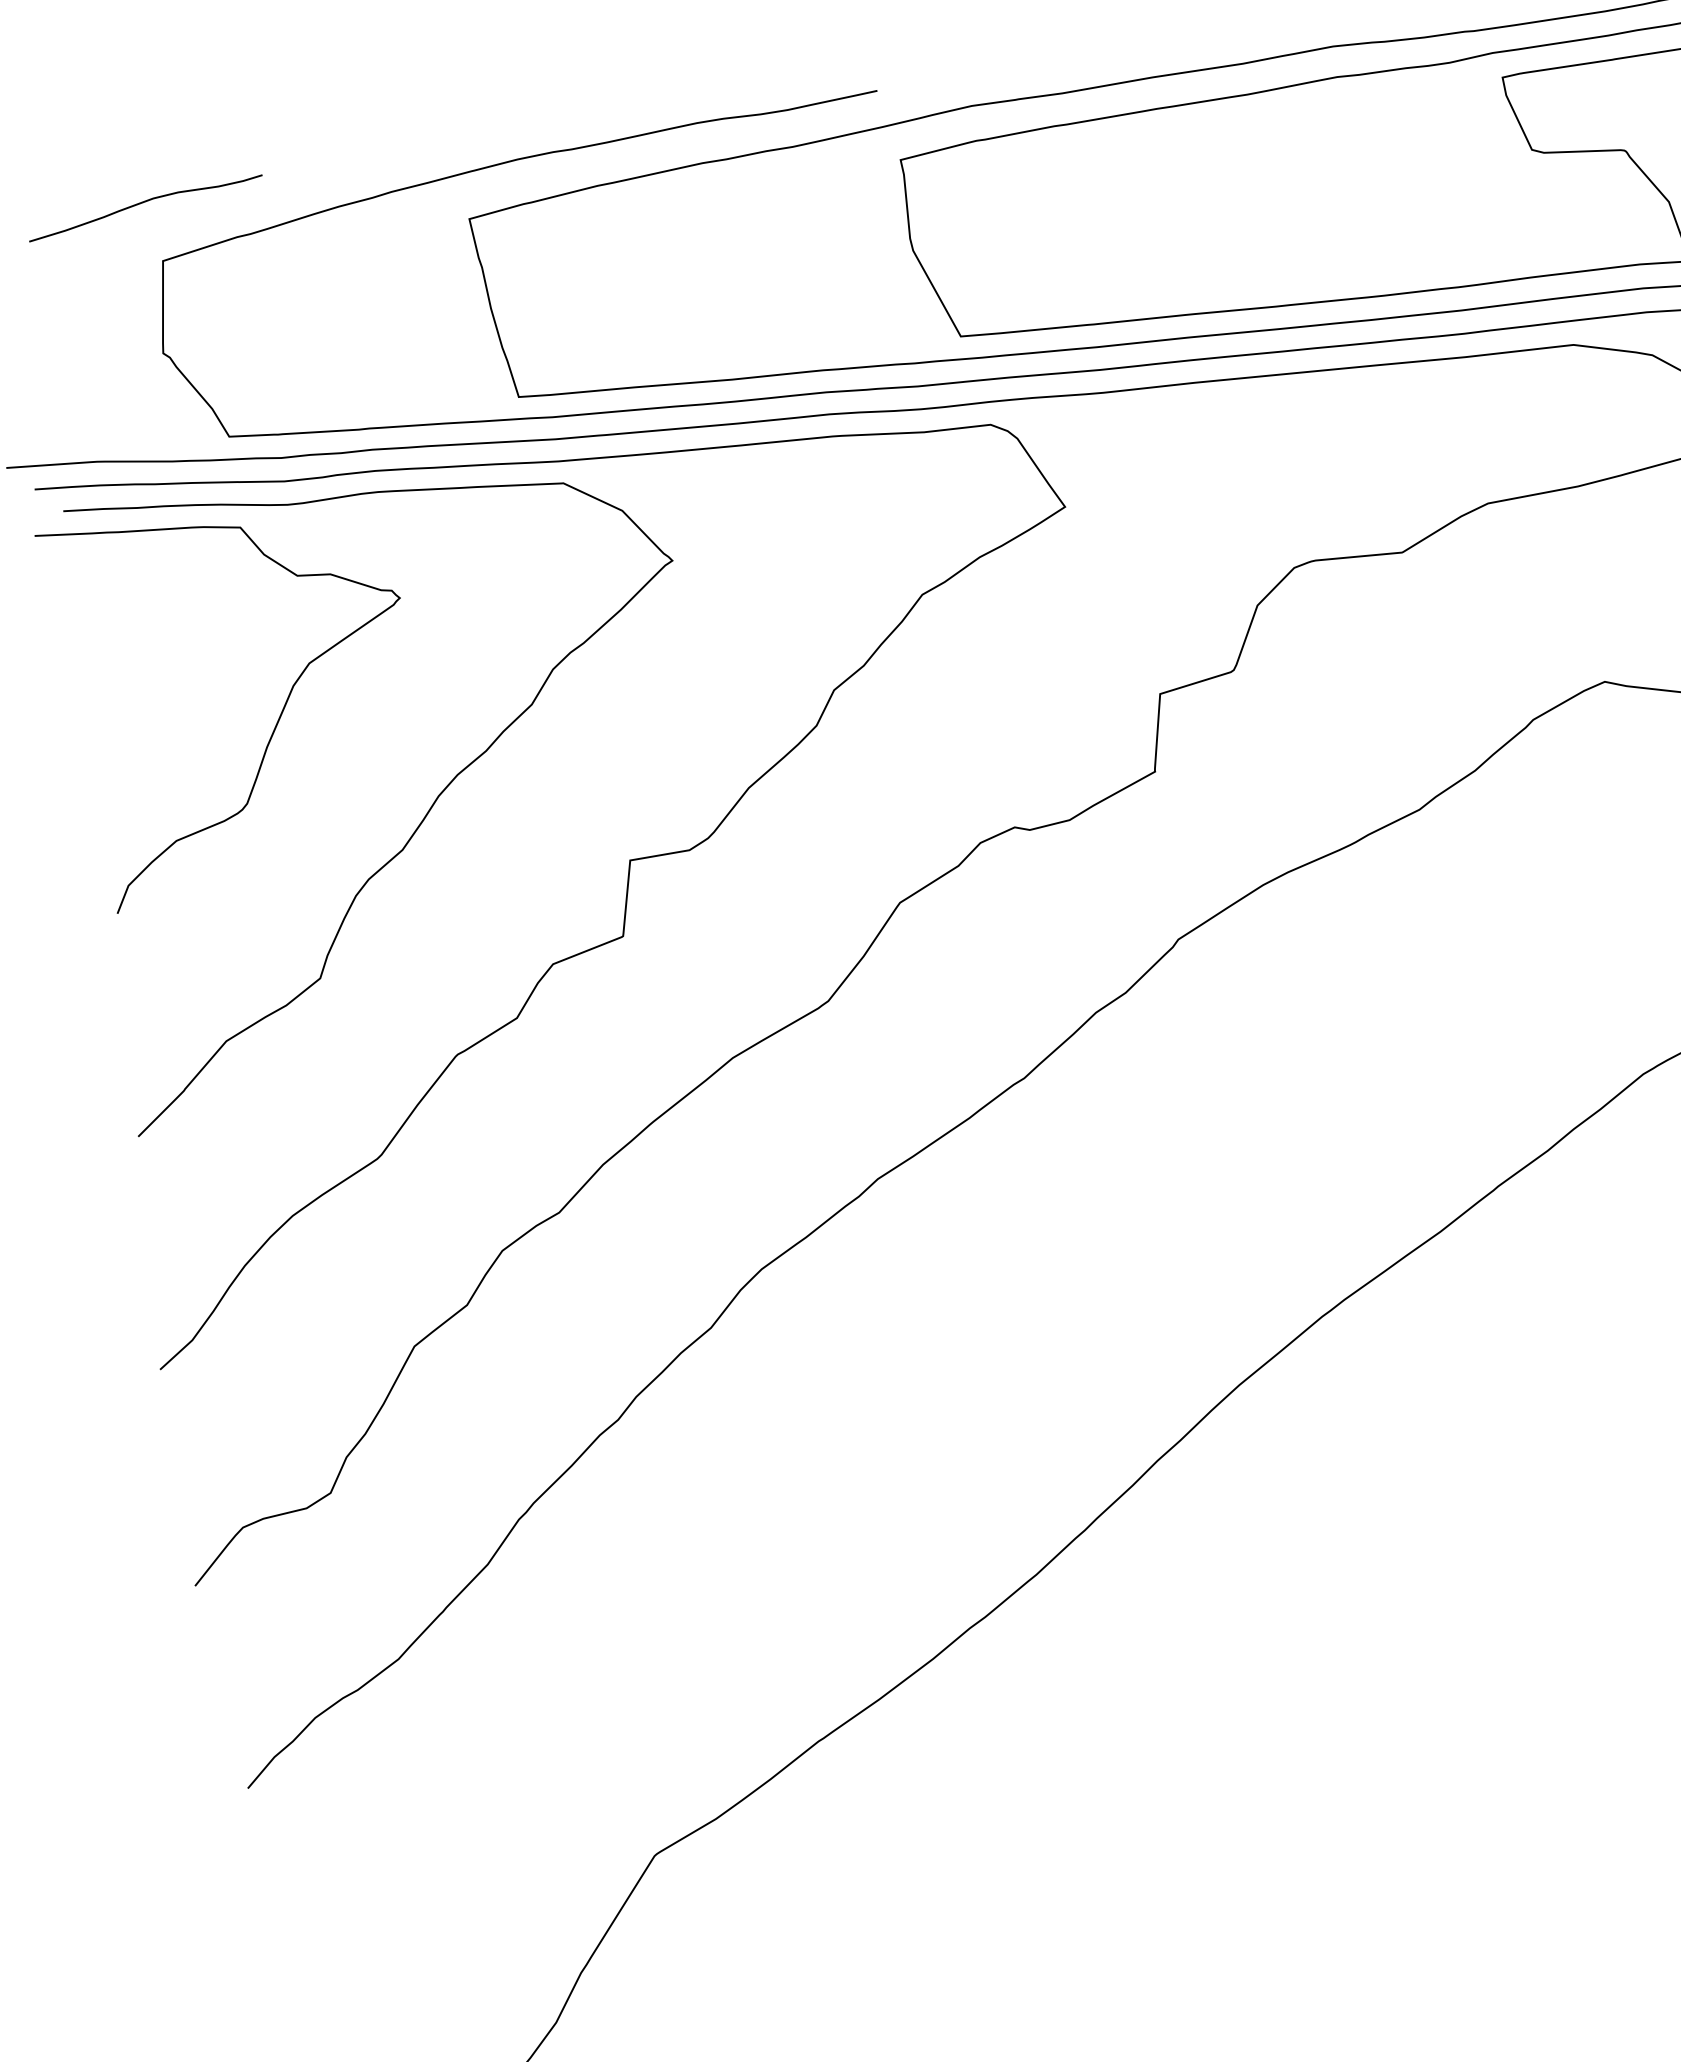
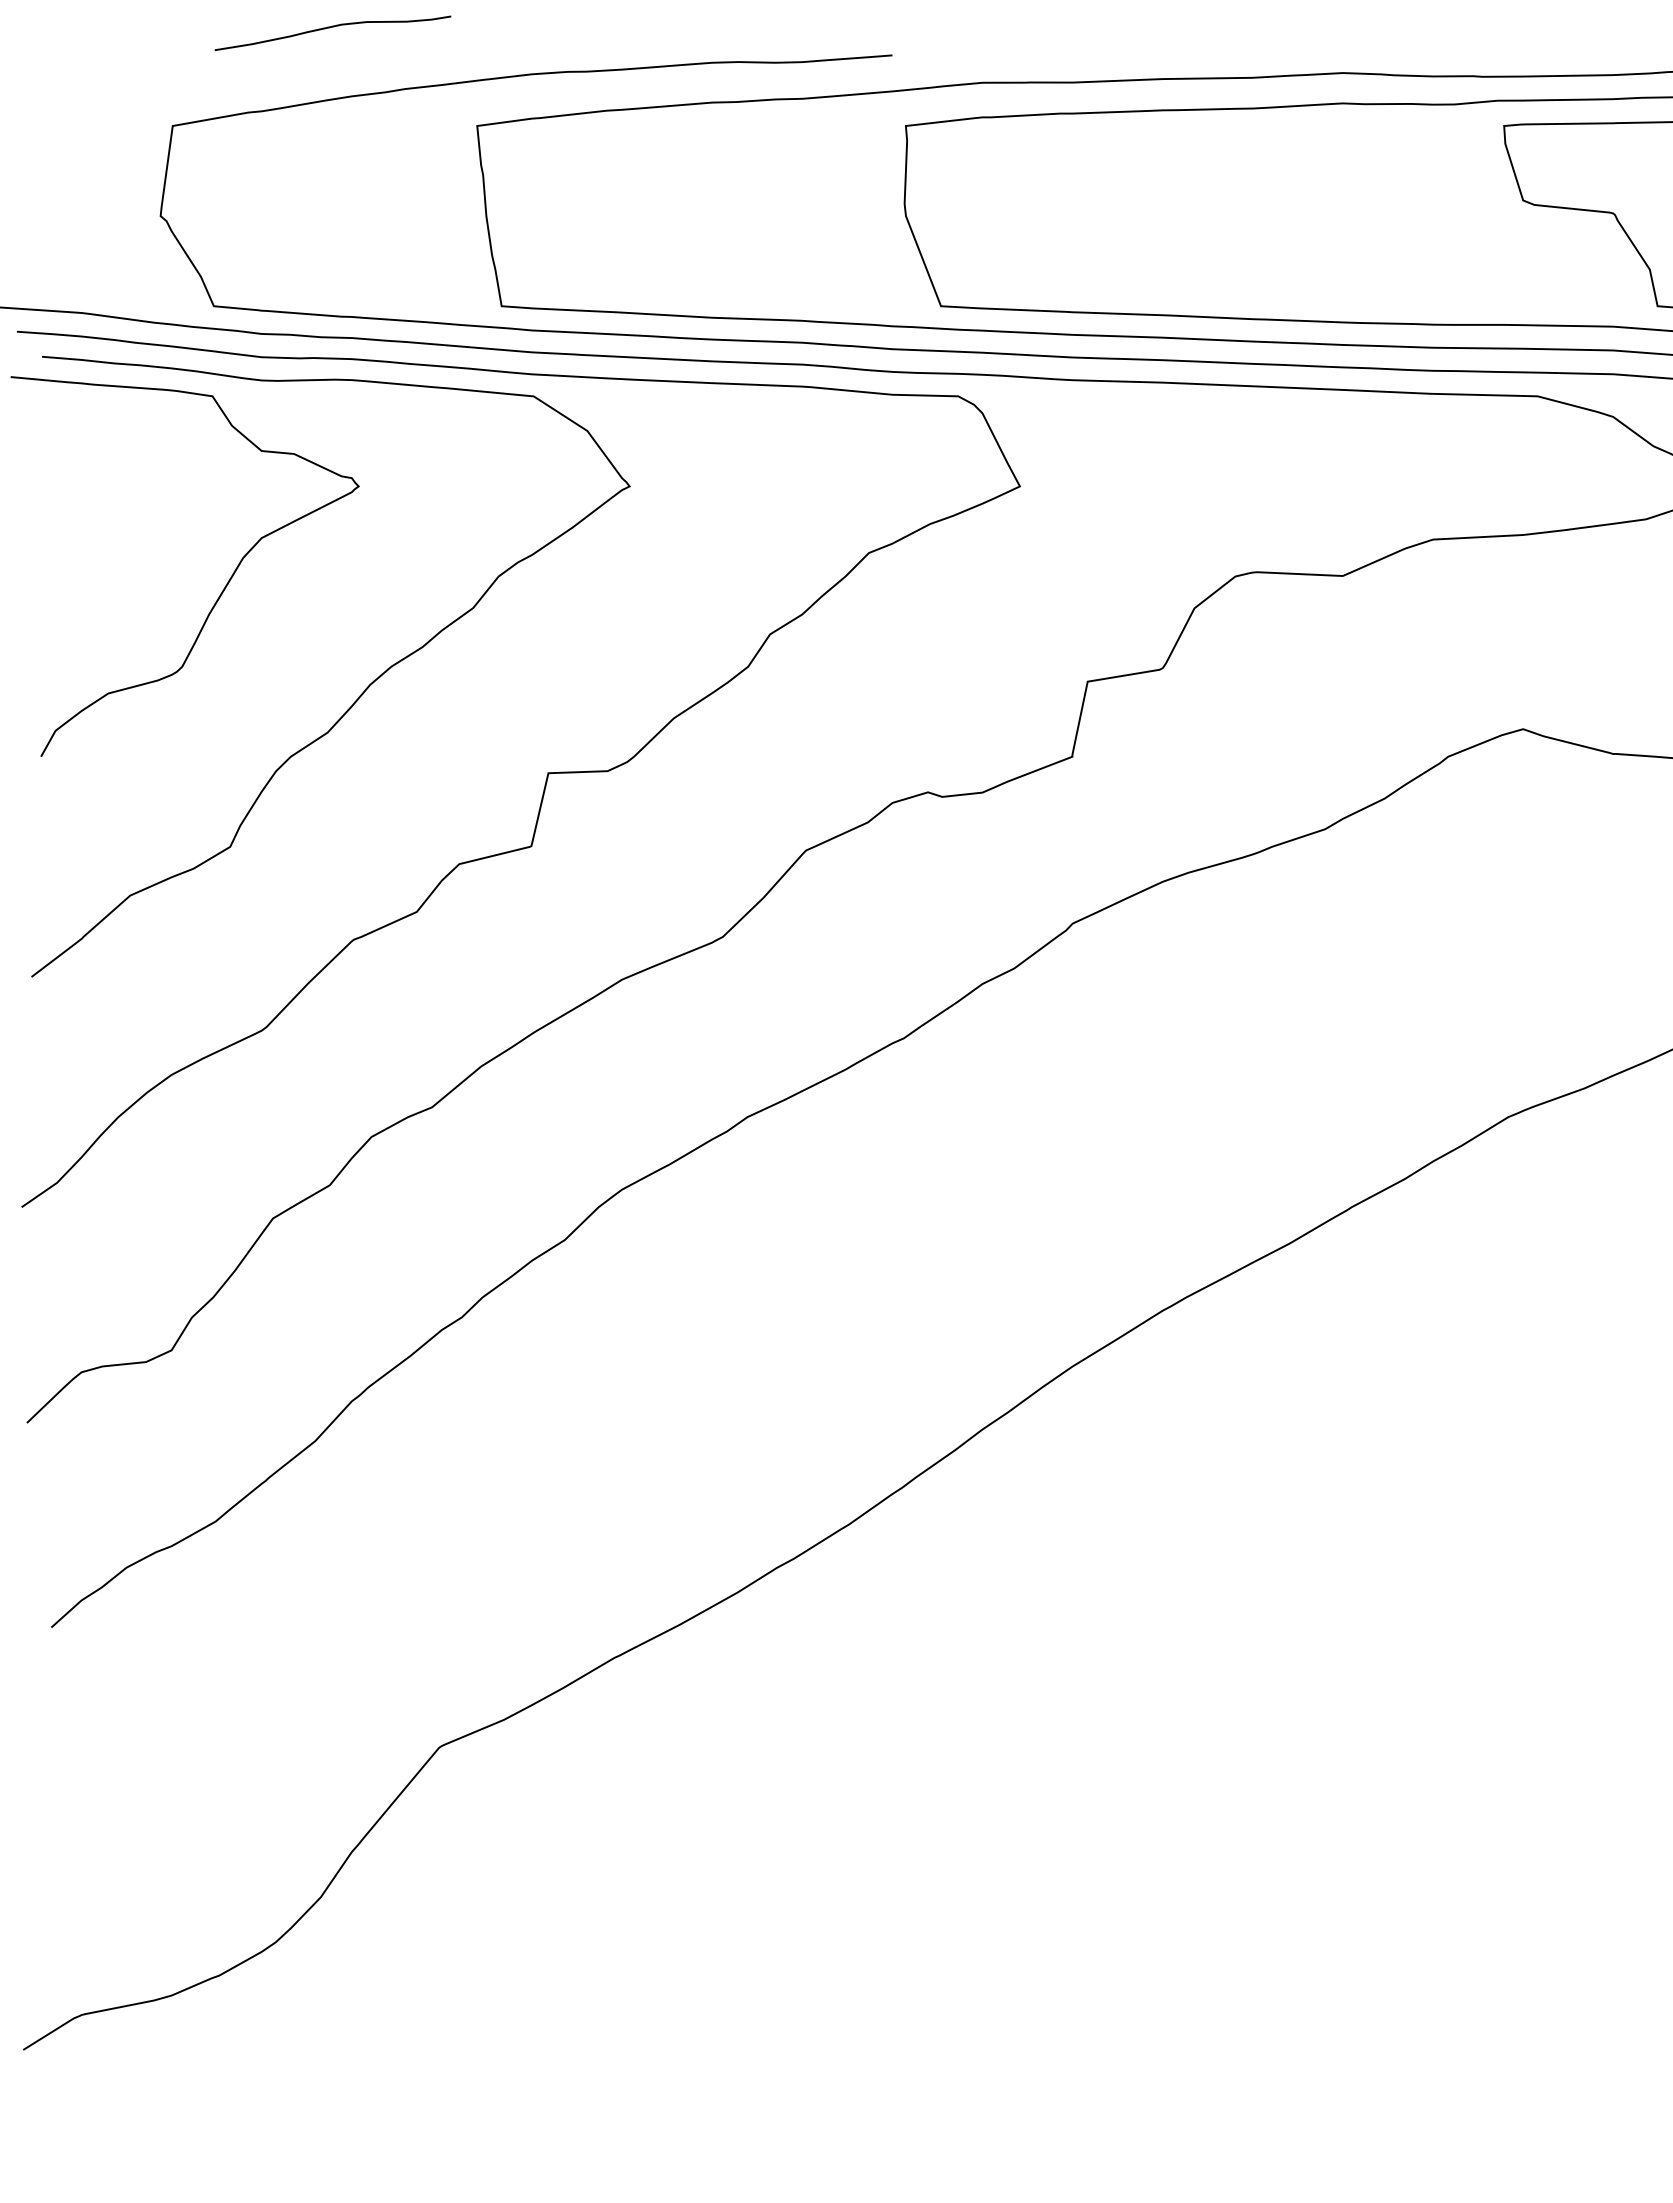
curve: (144, 202) -> (332, 27), moved

